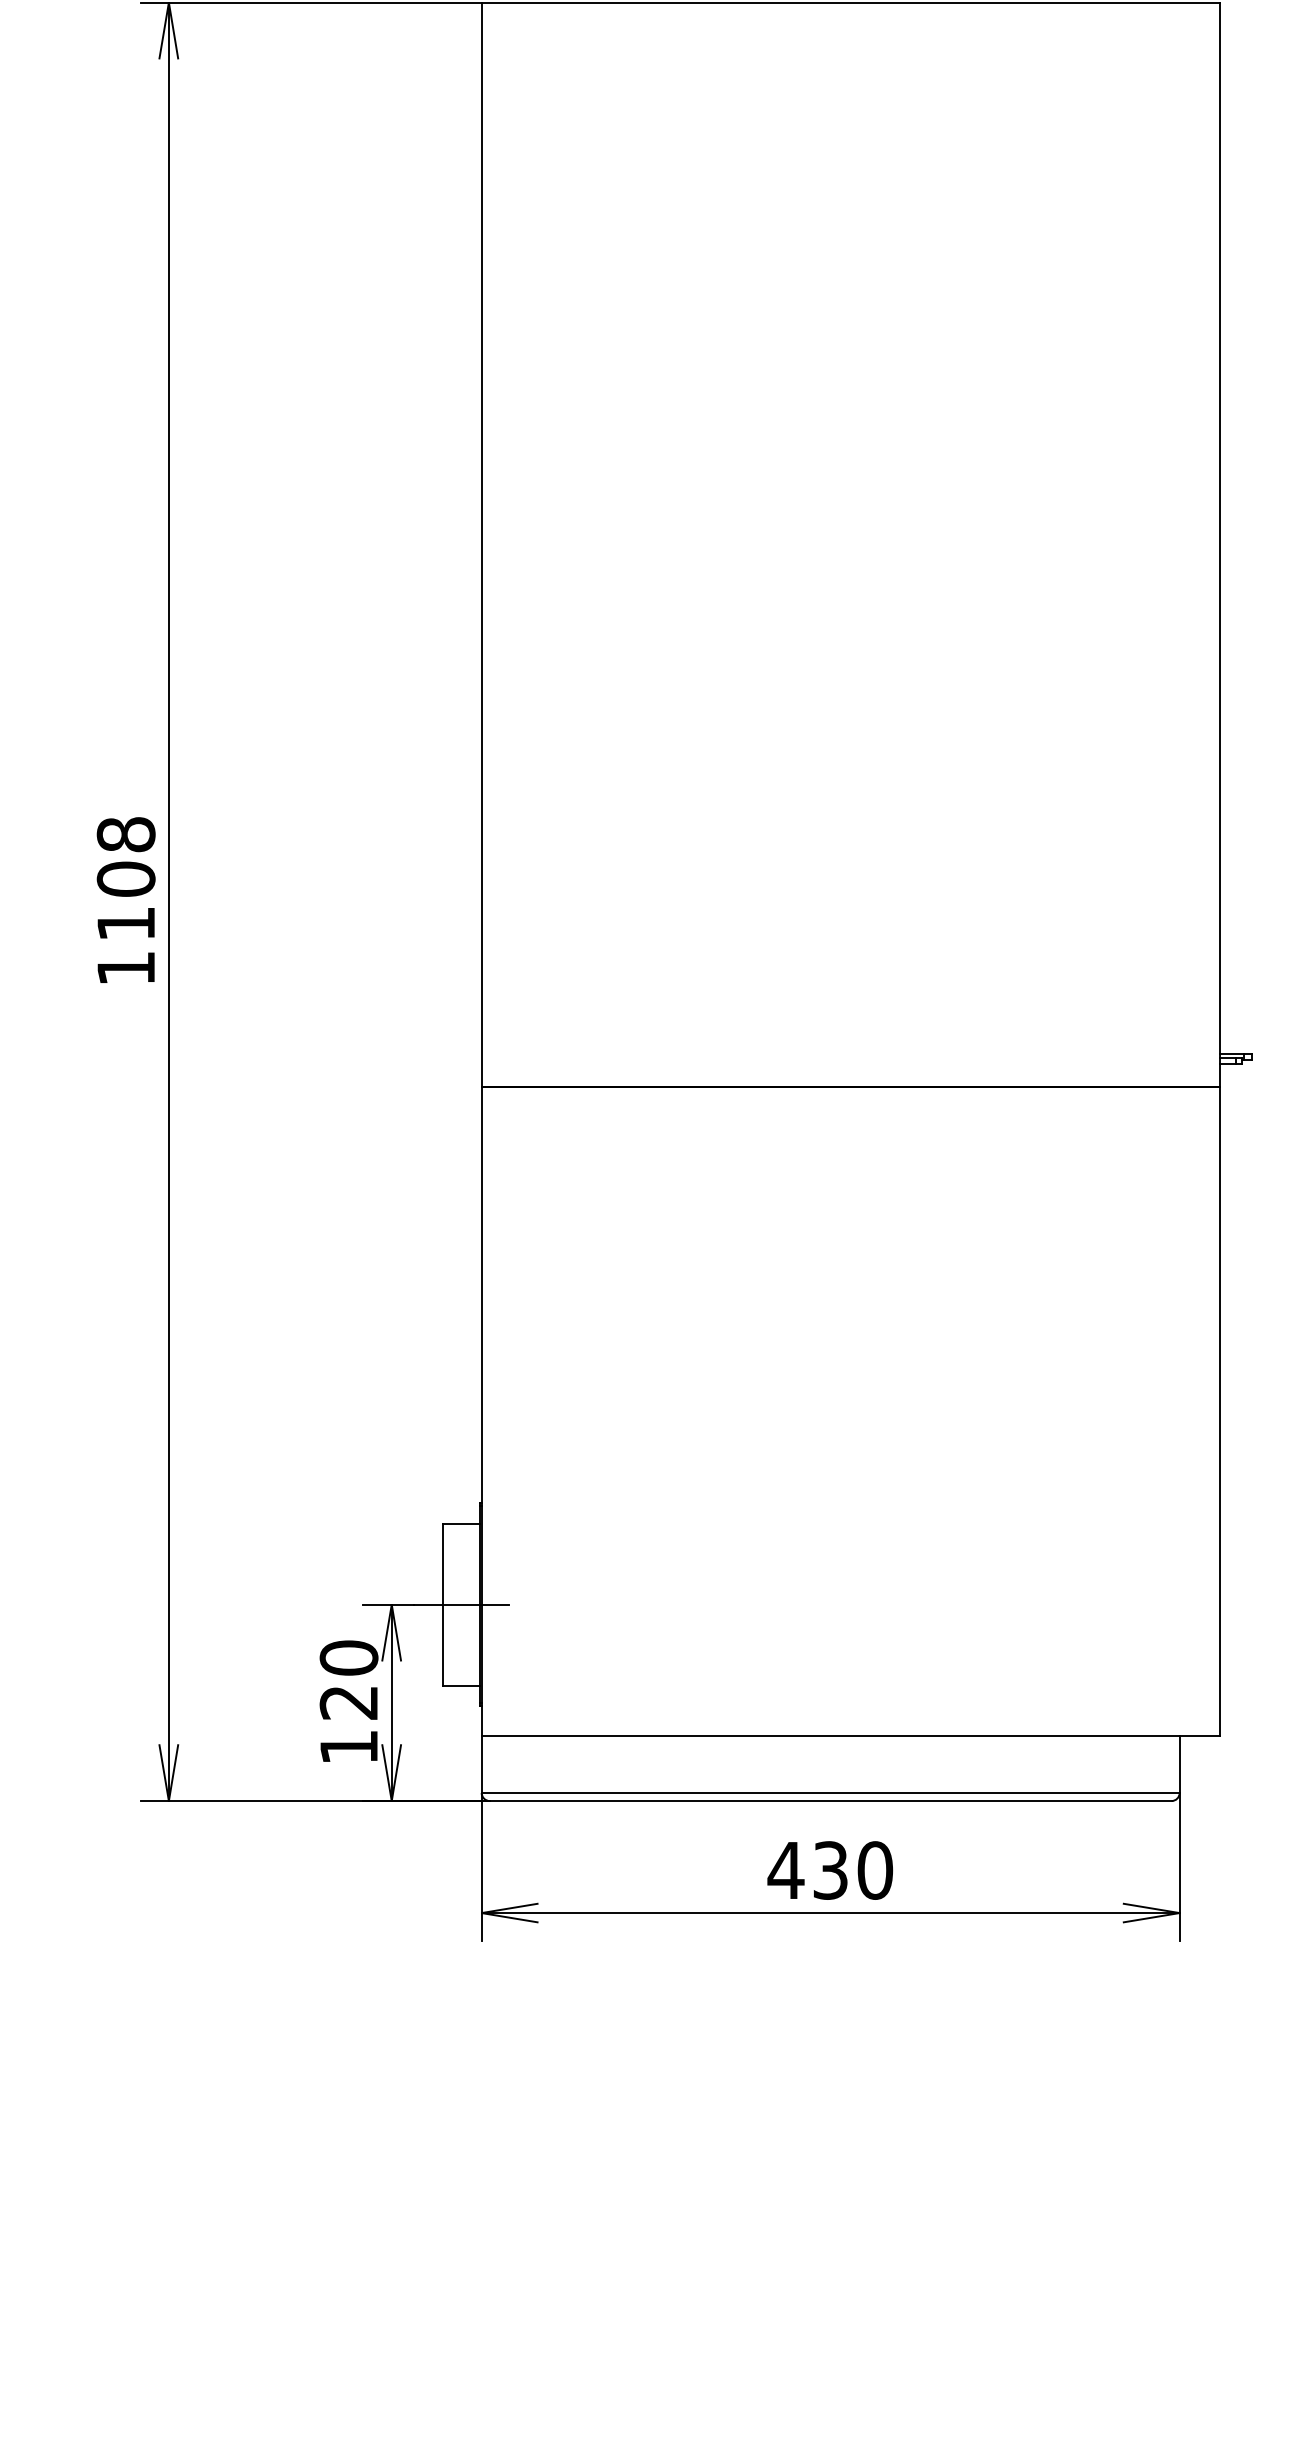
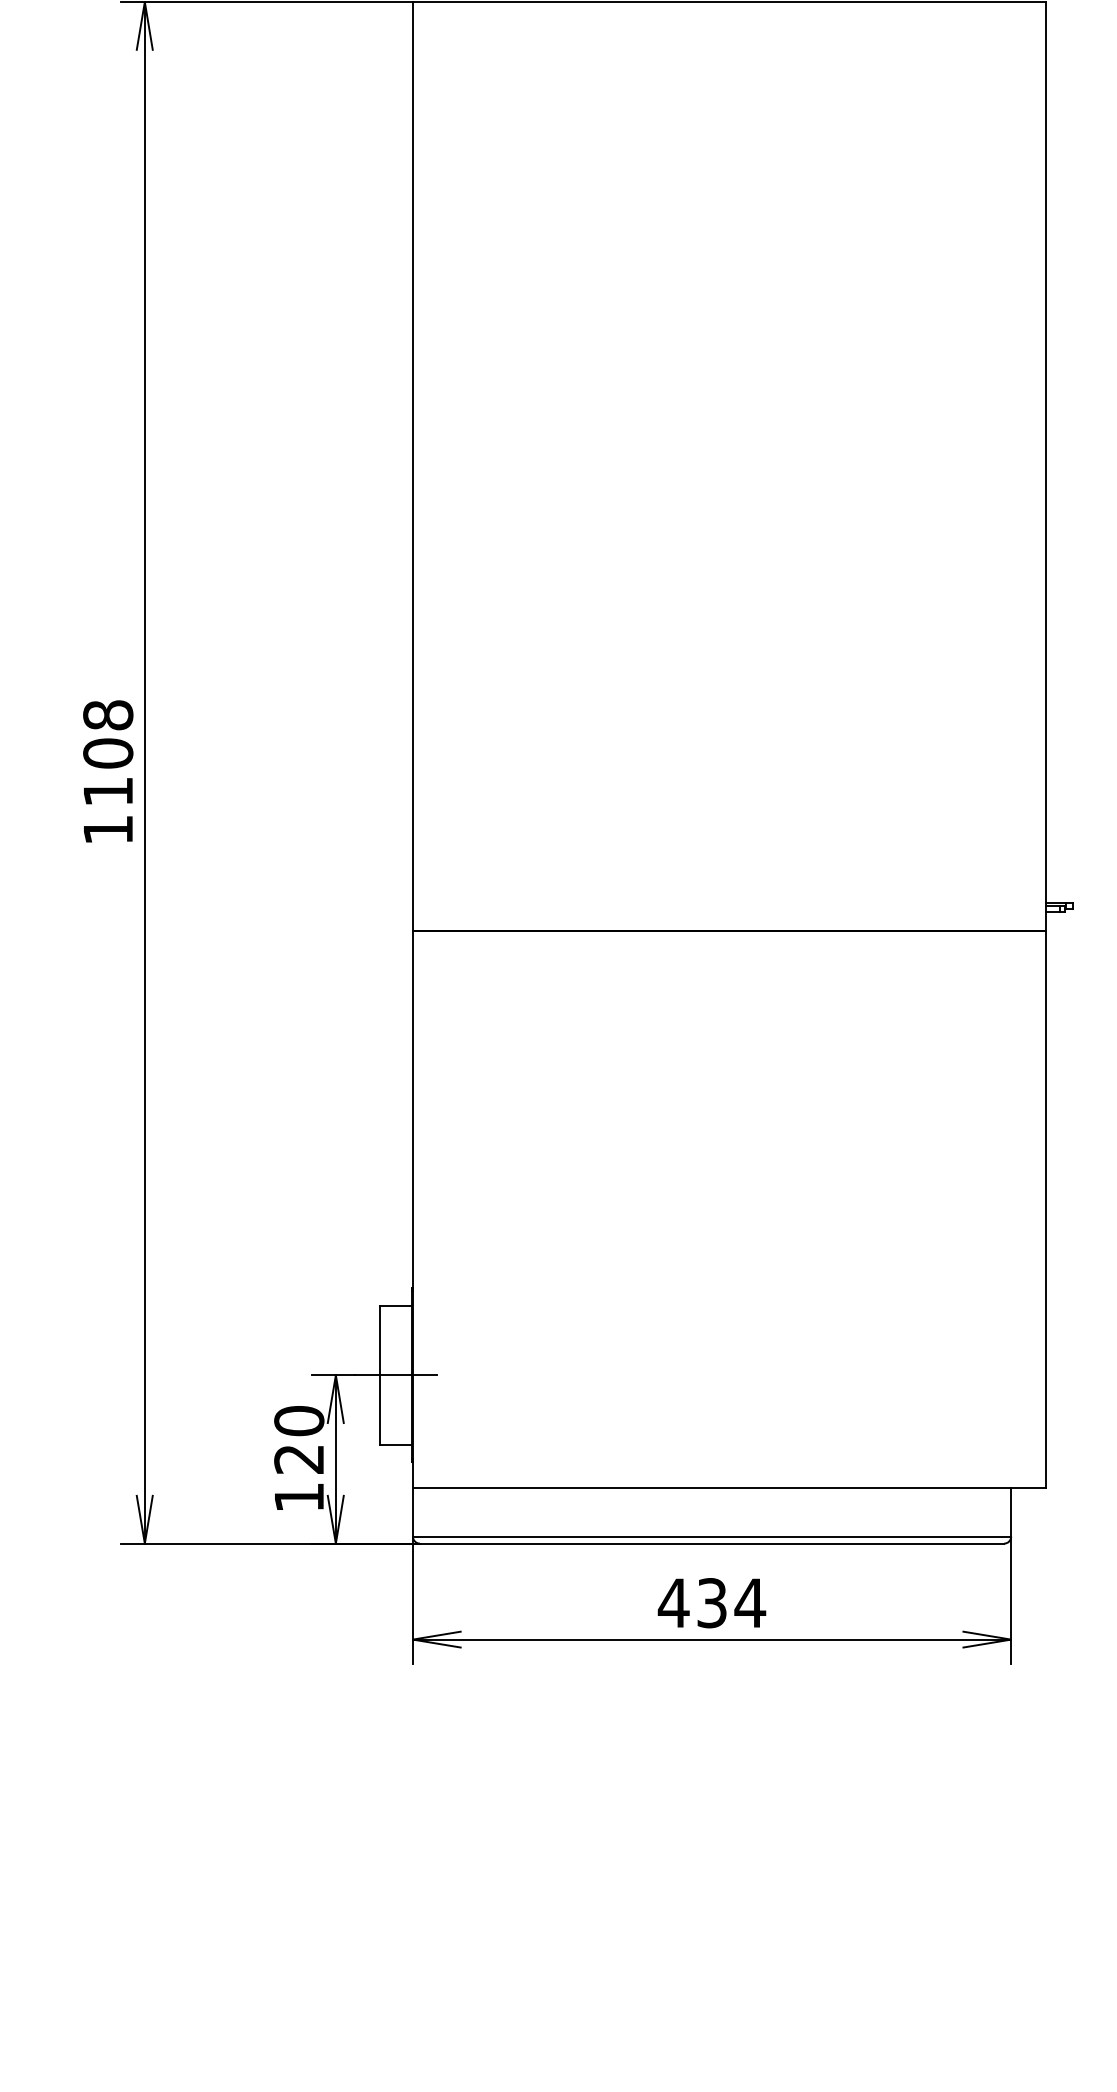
text: (875, 1870) -> (750, 1603), 430 -> 434

